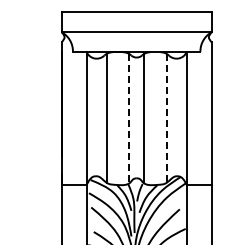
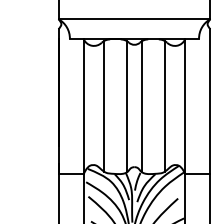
line: (129, 118) -> (127, 106), dashed -> solid
line: (166, 118) -> (164, 106), dashed -> solid

